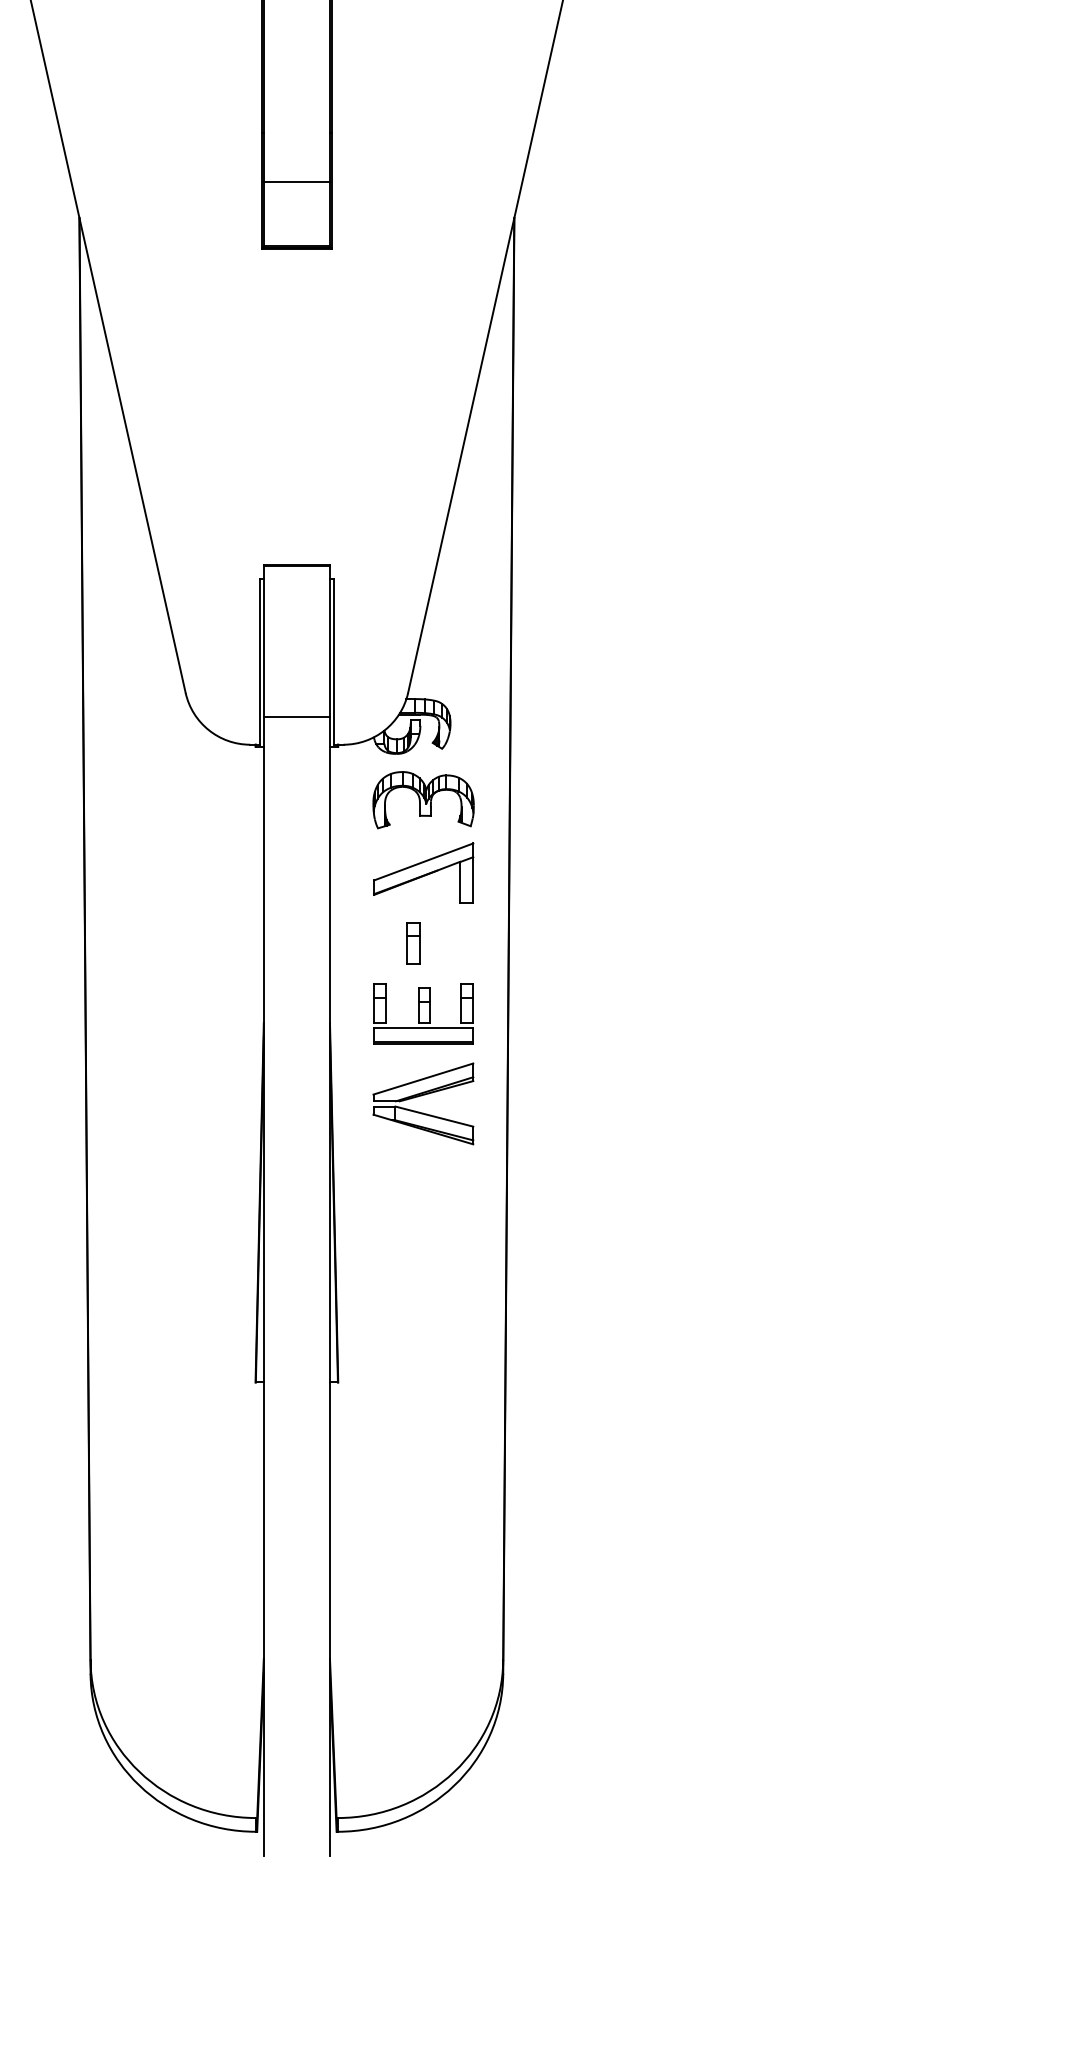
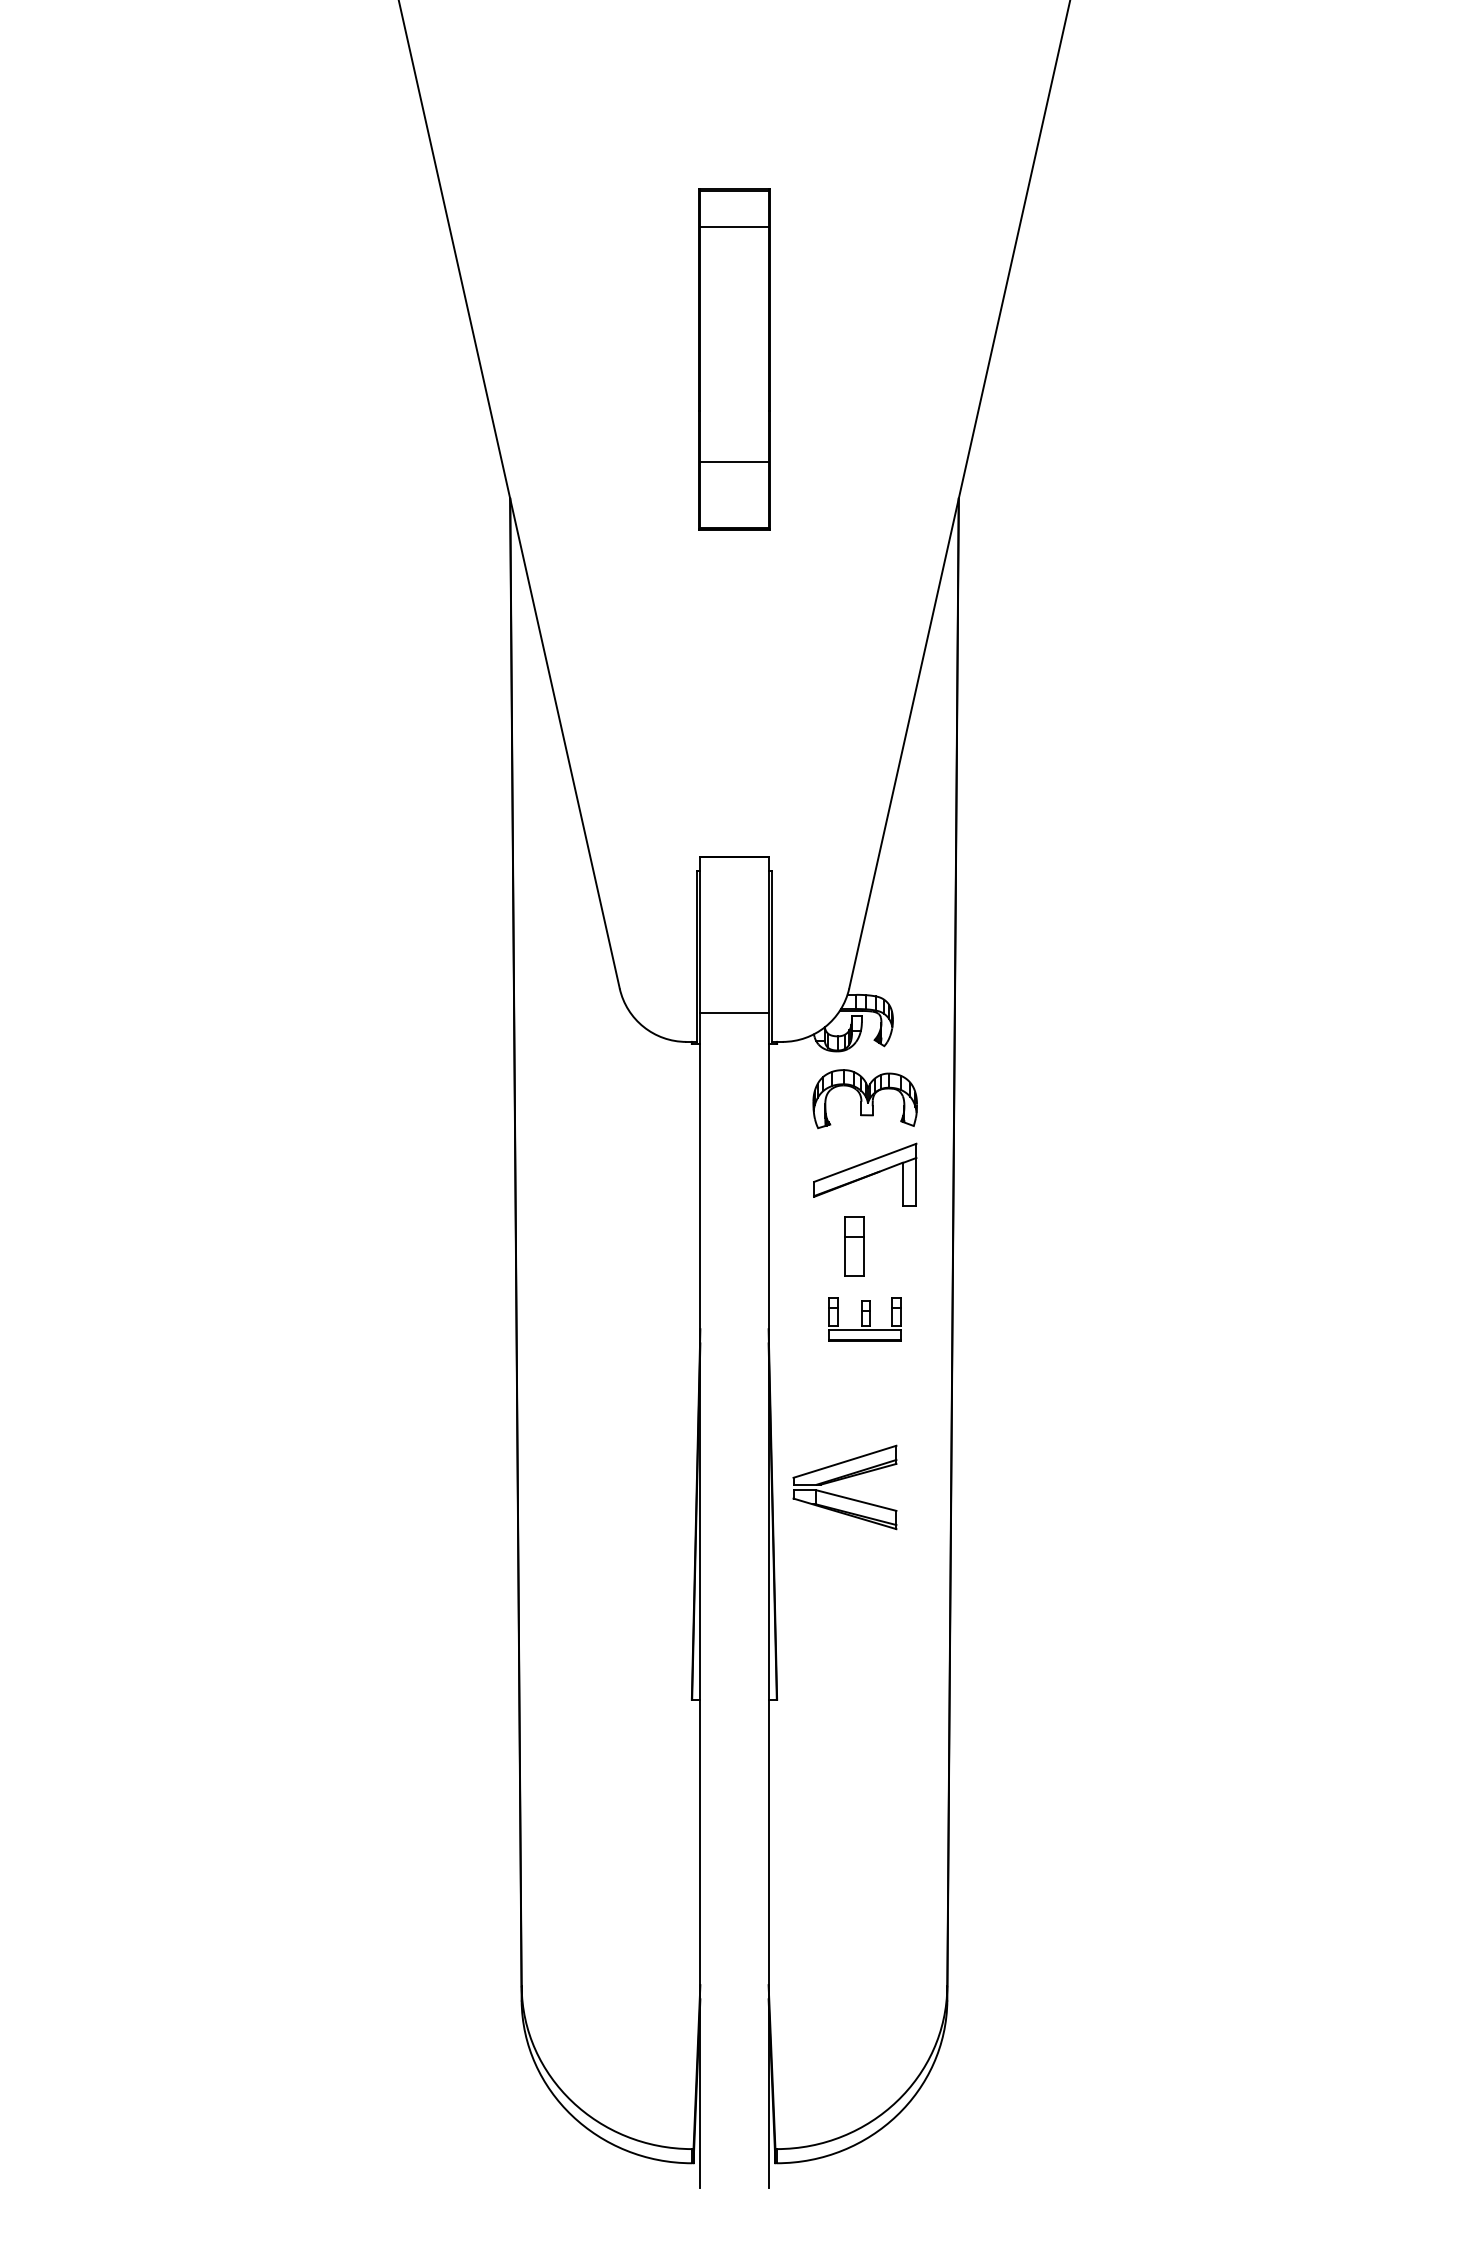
part: (413, 943) -> (854, 1246), size x1.4
part: (422, 1013) -> (864, 1319), size x0.7
part: (422, 1096) -> (844, 1479), moved

